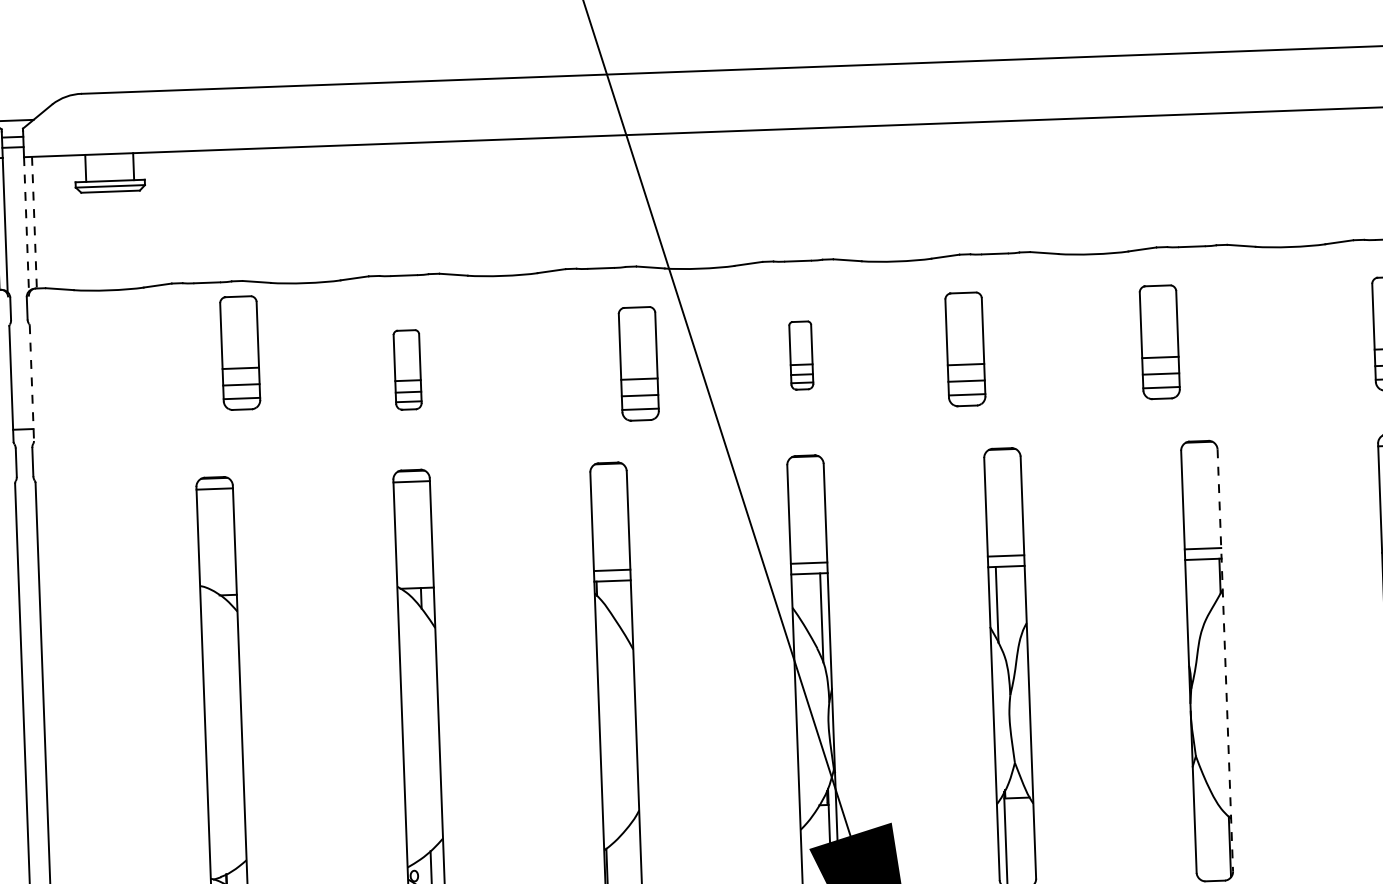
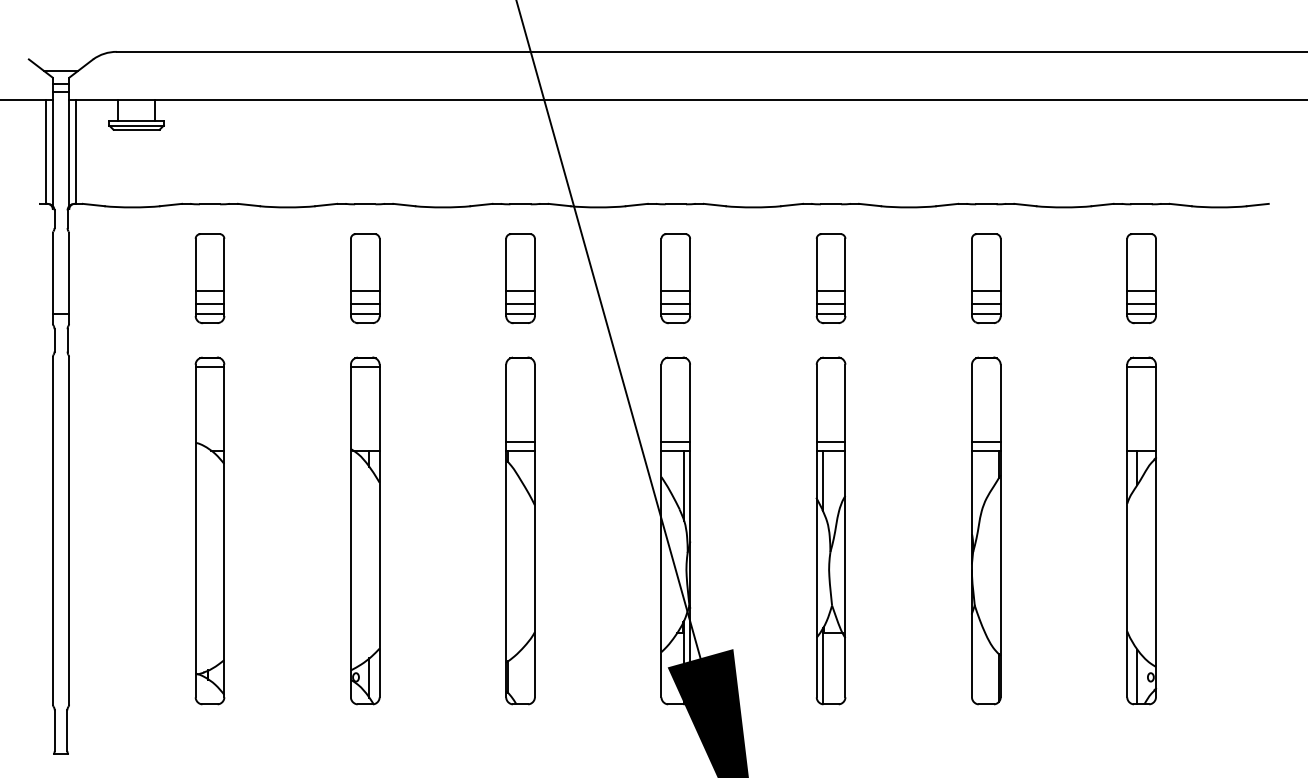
line: (34, 222) -> (75, 151), dashed -> solid
line: (26, 224) -> (69, 153), dashed -> solid
part: (1160, 342) -> (986, 278), moved
part: (964, 349) -> (830, 278), moved
part: (239, 353) -> (209, 278), moved
part: (801, 355) -> (675, 278), size x1.67
part: (638, 363) -> (520, 278), moved
part: (407, 369) -> (365, 278), size x1.43
line: (32, 383) -> (69, 278), dashed -> solid
line: (1225, 661) -> (1000, 531), dashed -> solid

